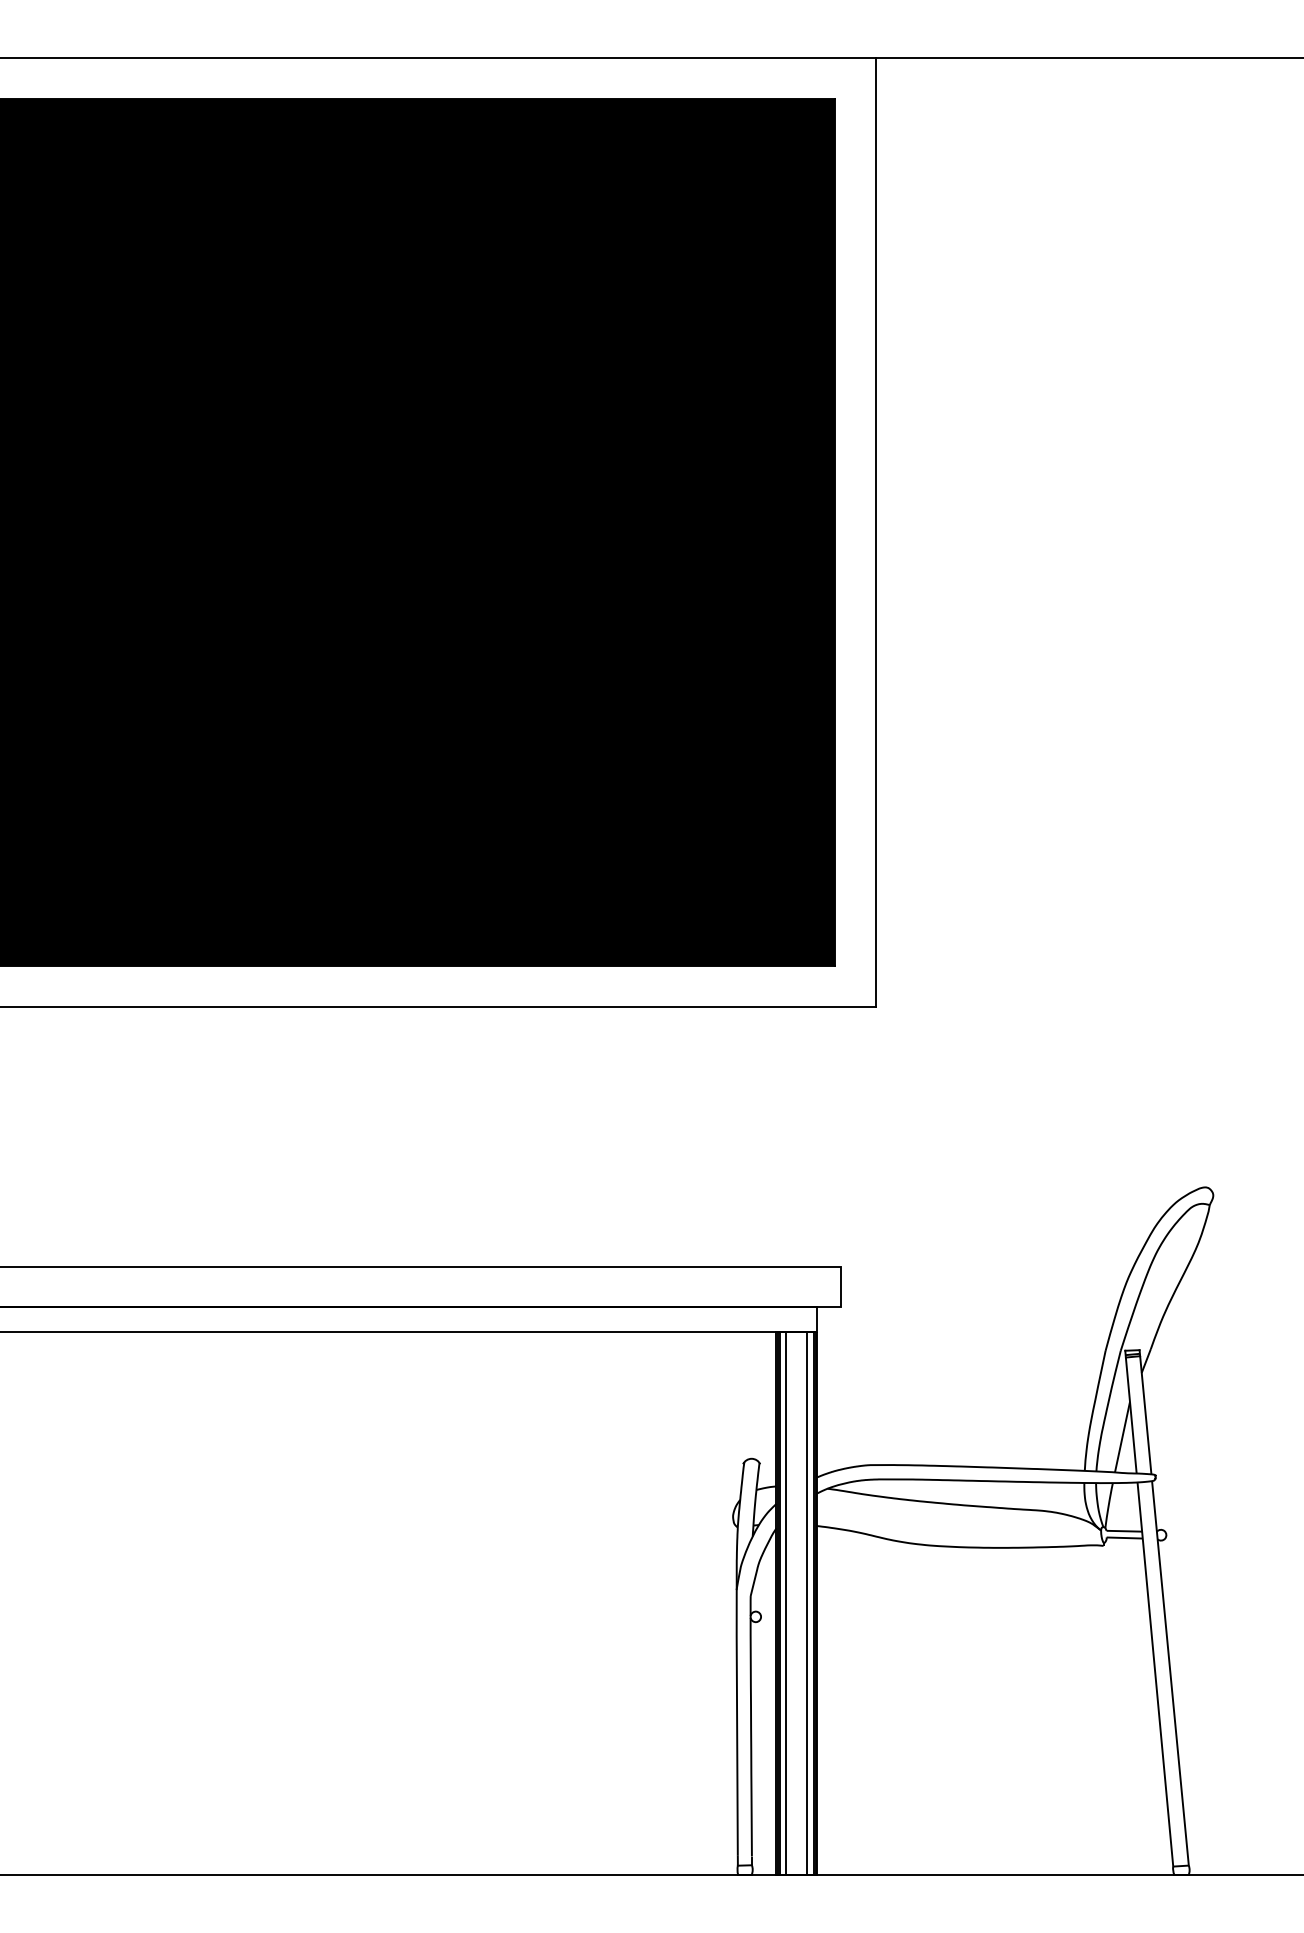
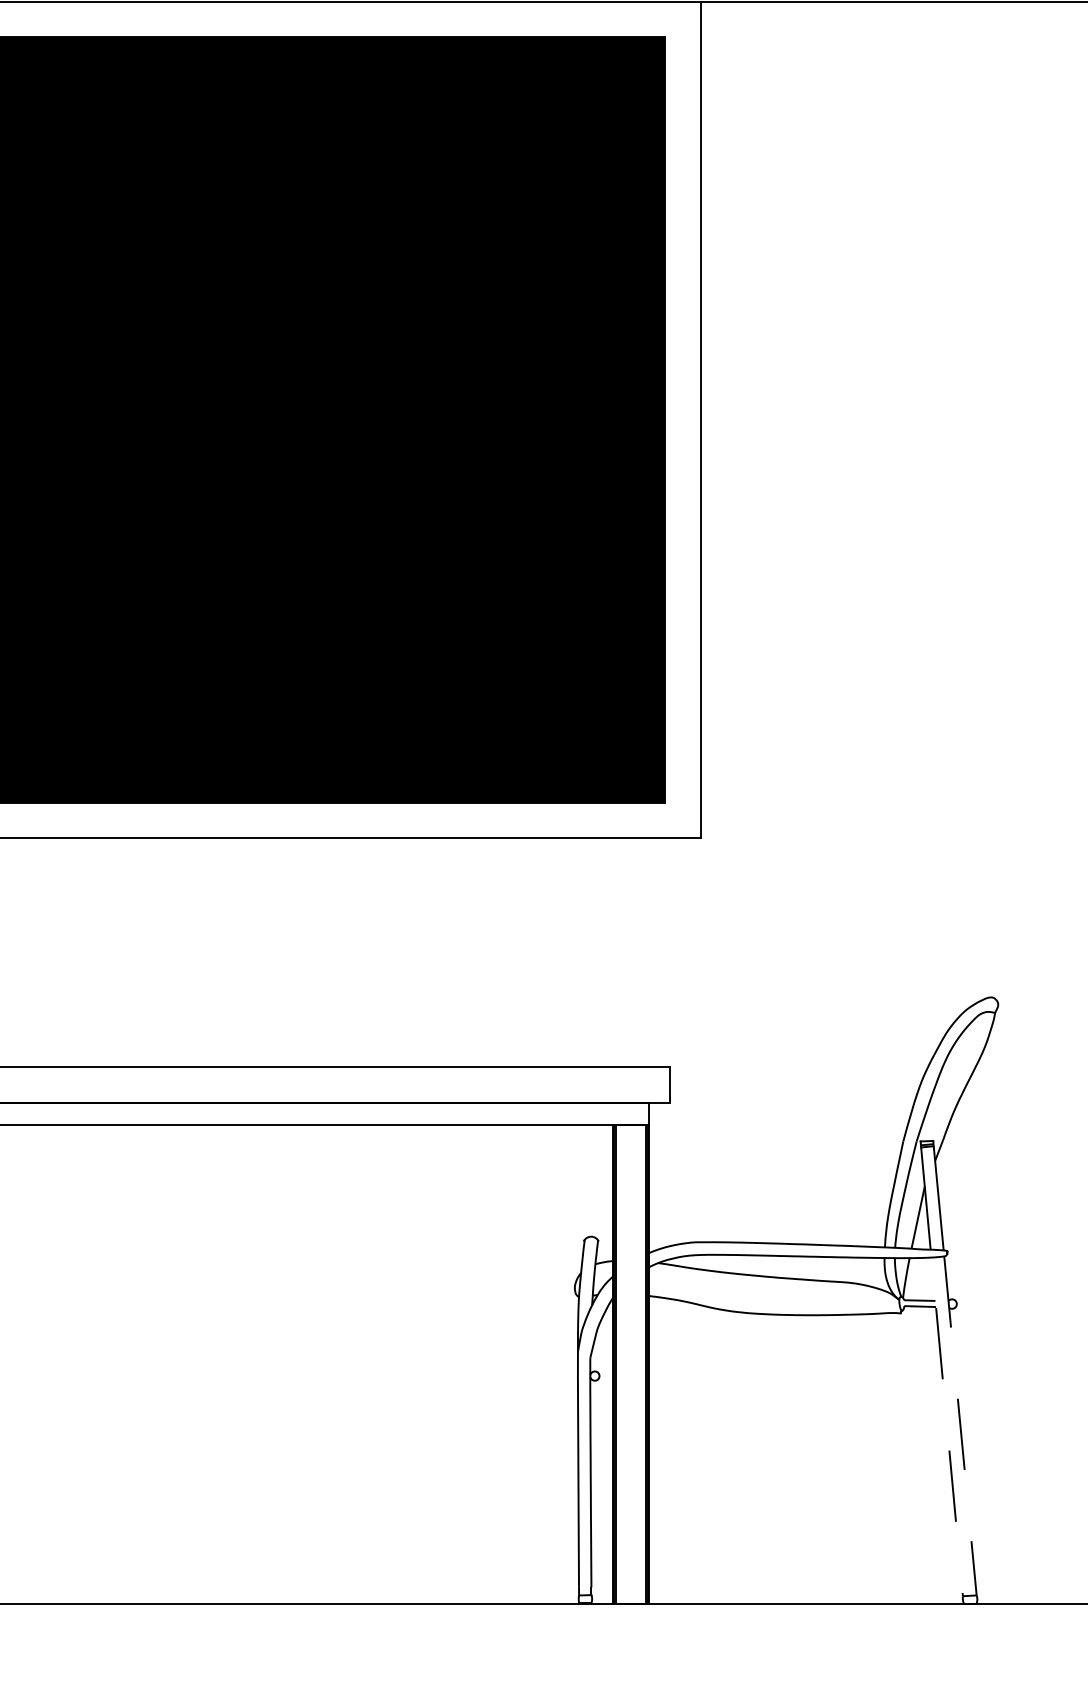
line: (786, 1603) -> (621, 1364), removed
line: (807, 1603) -> (640, 1364), removed
line: (1181, 1866) -> (970, 1596), solid -> dashed

